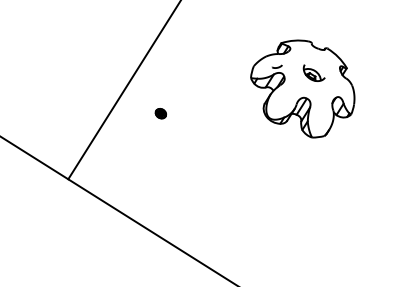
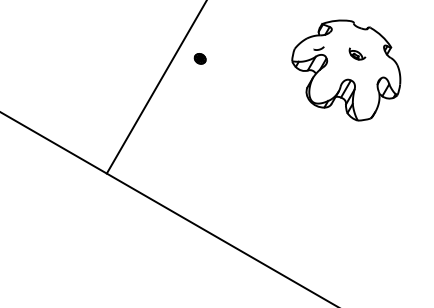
part: (314, 72) -> (357, 53), size x0.71
part: (160, 113) -> (199, 58), moved

